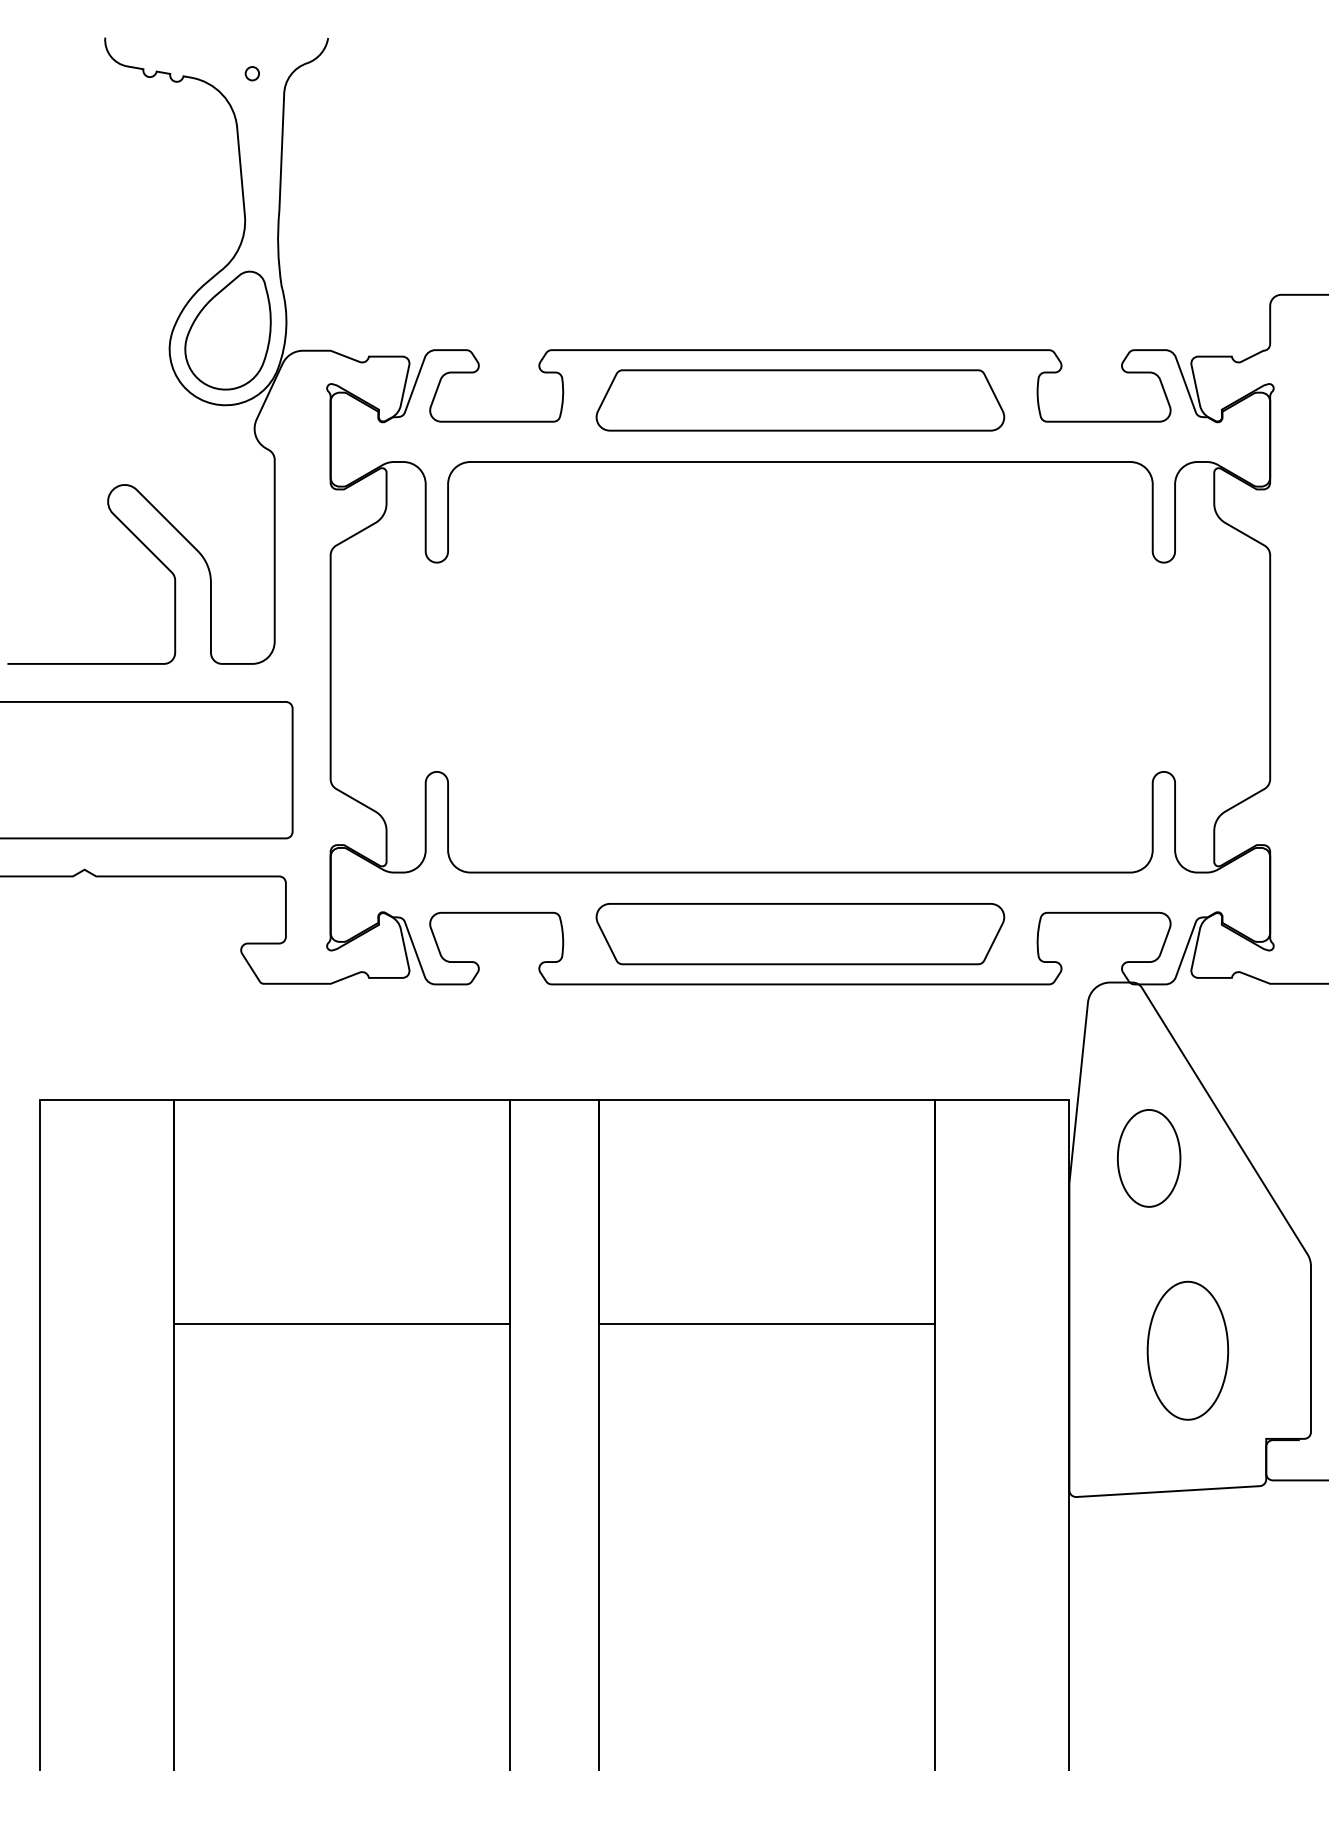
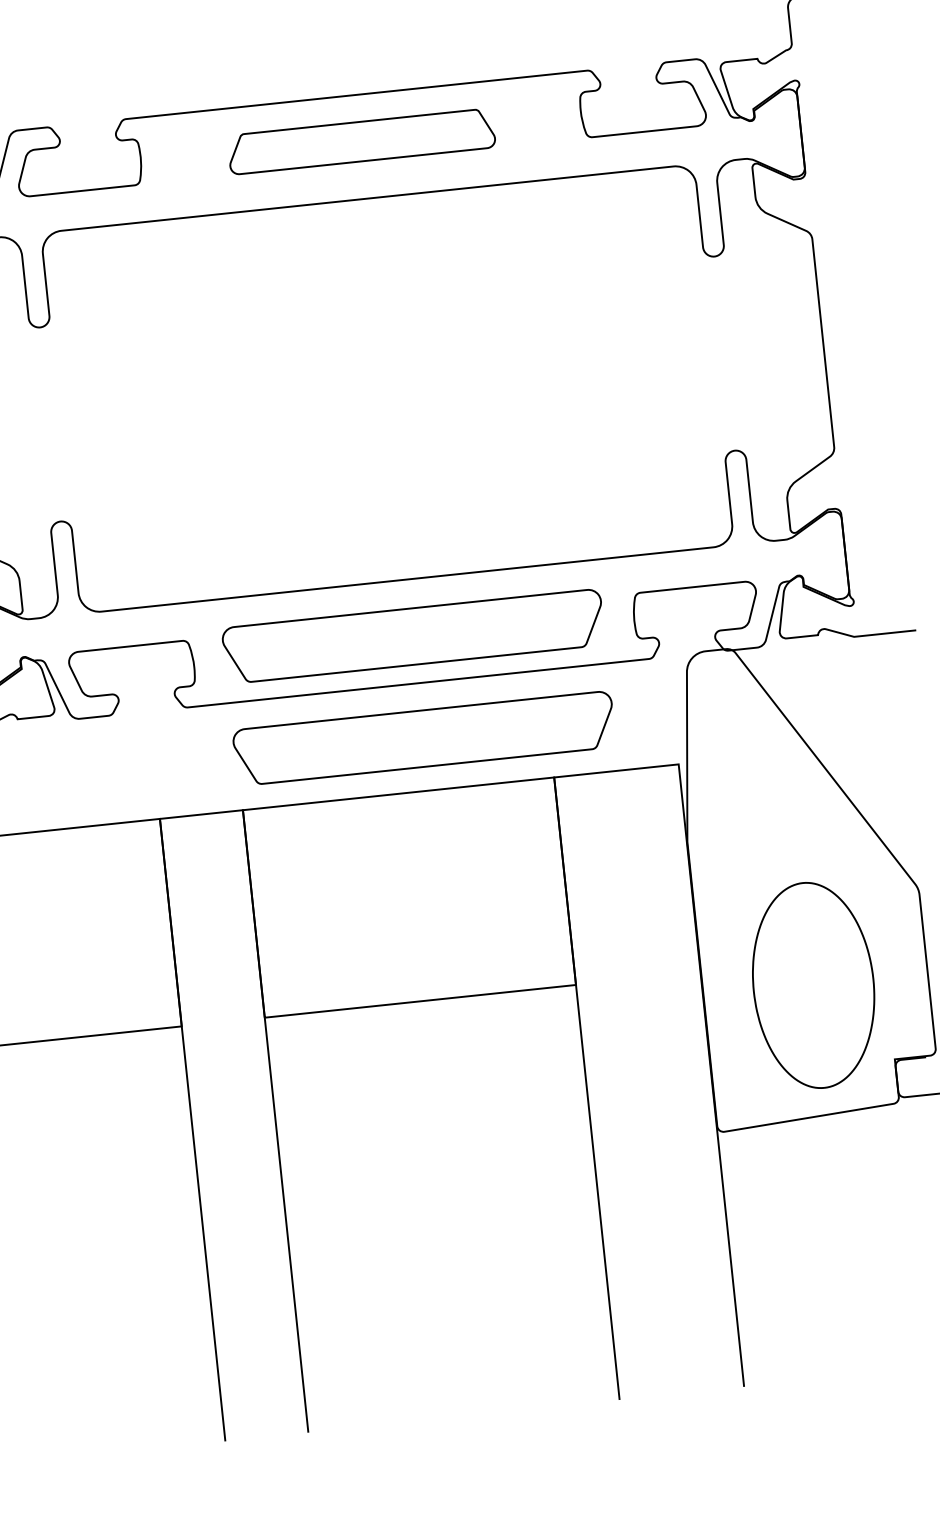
part: (800, 400) -> (361, 141), size x0.7
part: (800, 1044) -> (424, 738), added
part: (1149, 1158) -> (759, 810), removed
part: (1187, 1350) -> (813, 985), size x1.6

